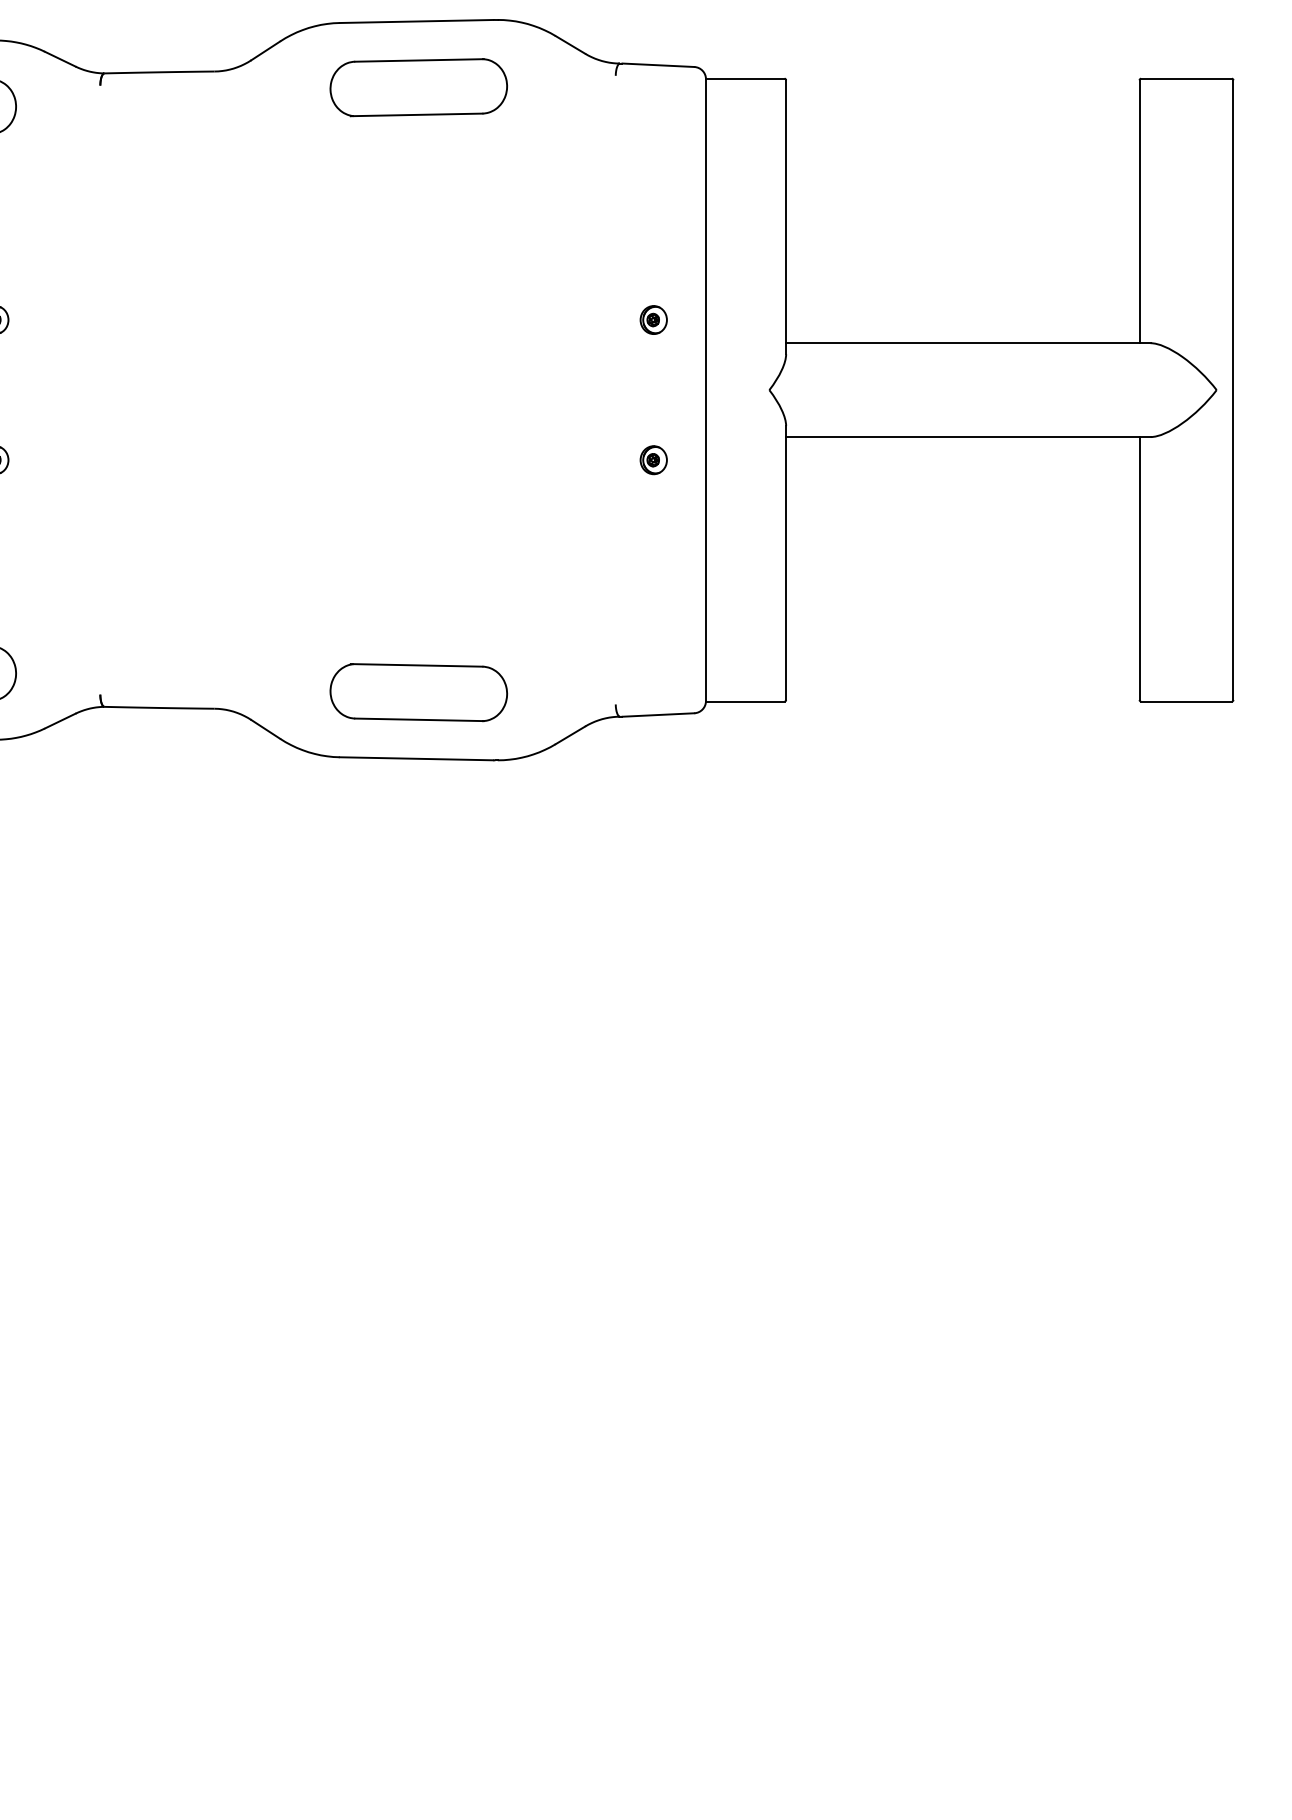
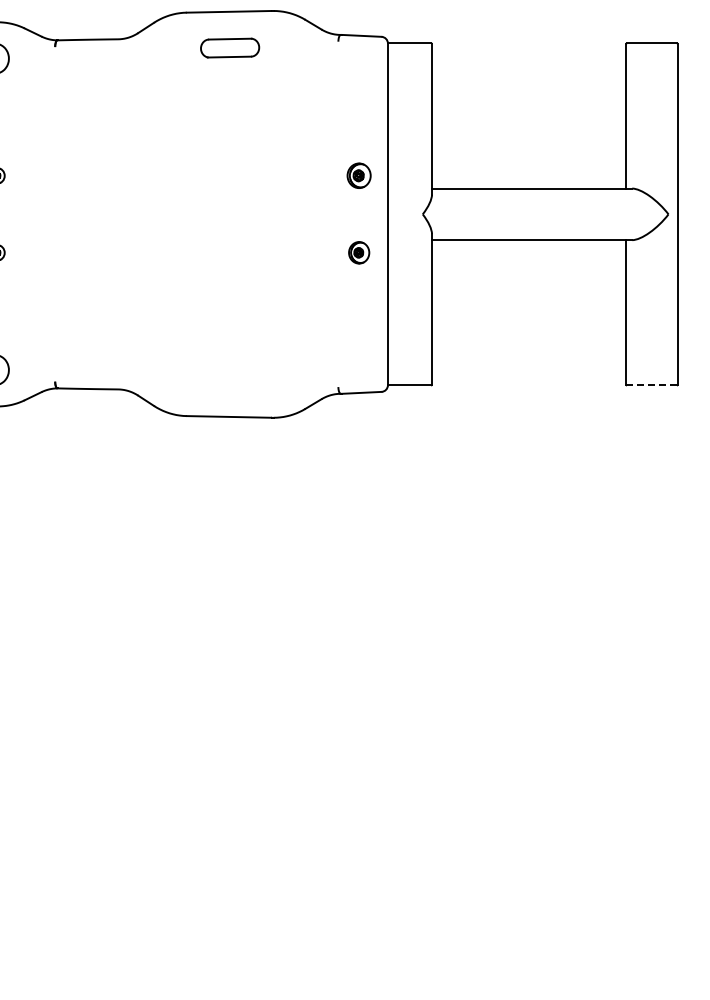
part: (417, 86) -> (229, 47), size x0.6
part: (654, 319) -> (359, 175), size x1.6
part: (654, 459) -> (359, 252), size x1.4
part: (417, 692) -> (229, 380), removed
line: (1185, 701) -> (651, 385), solid -> dashed

